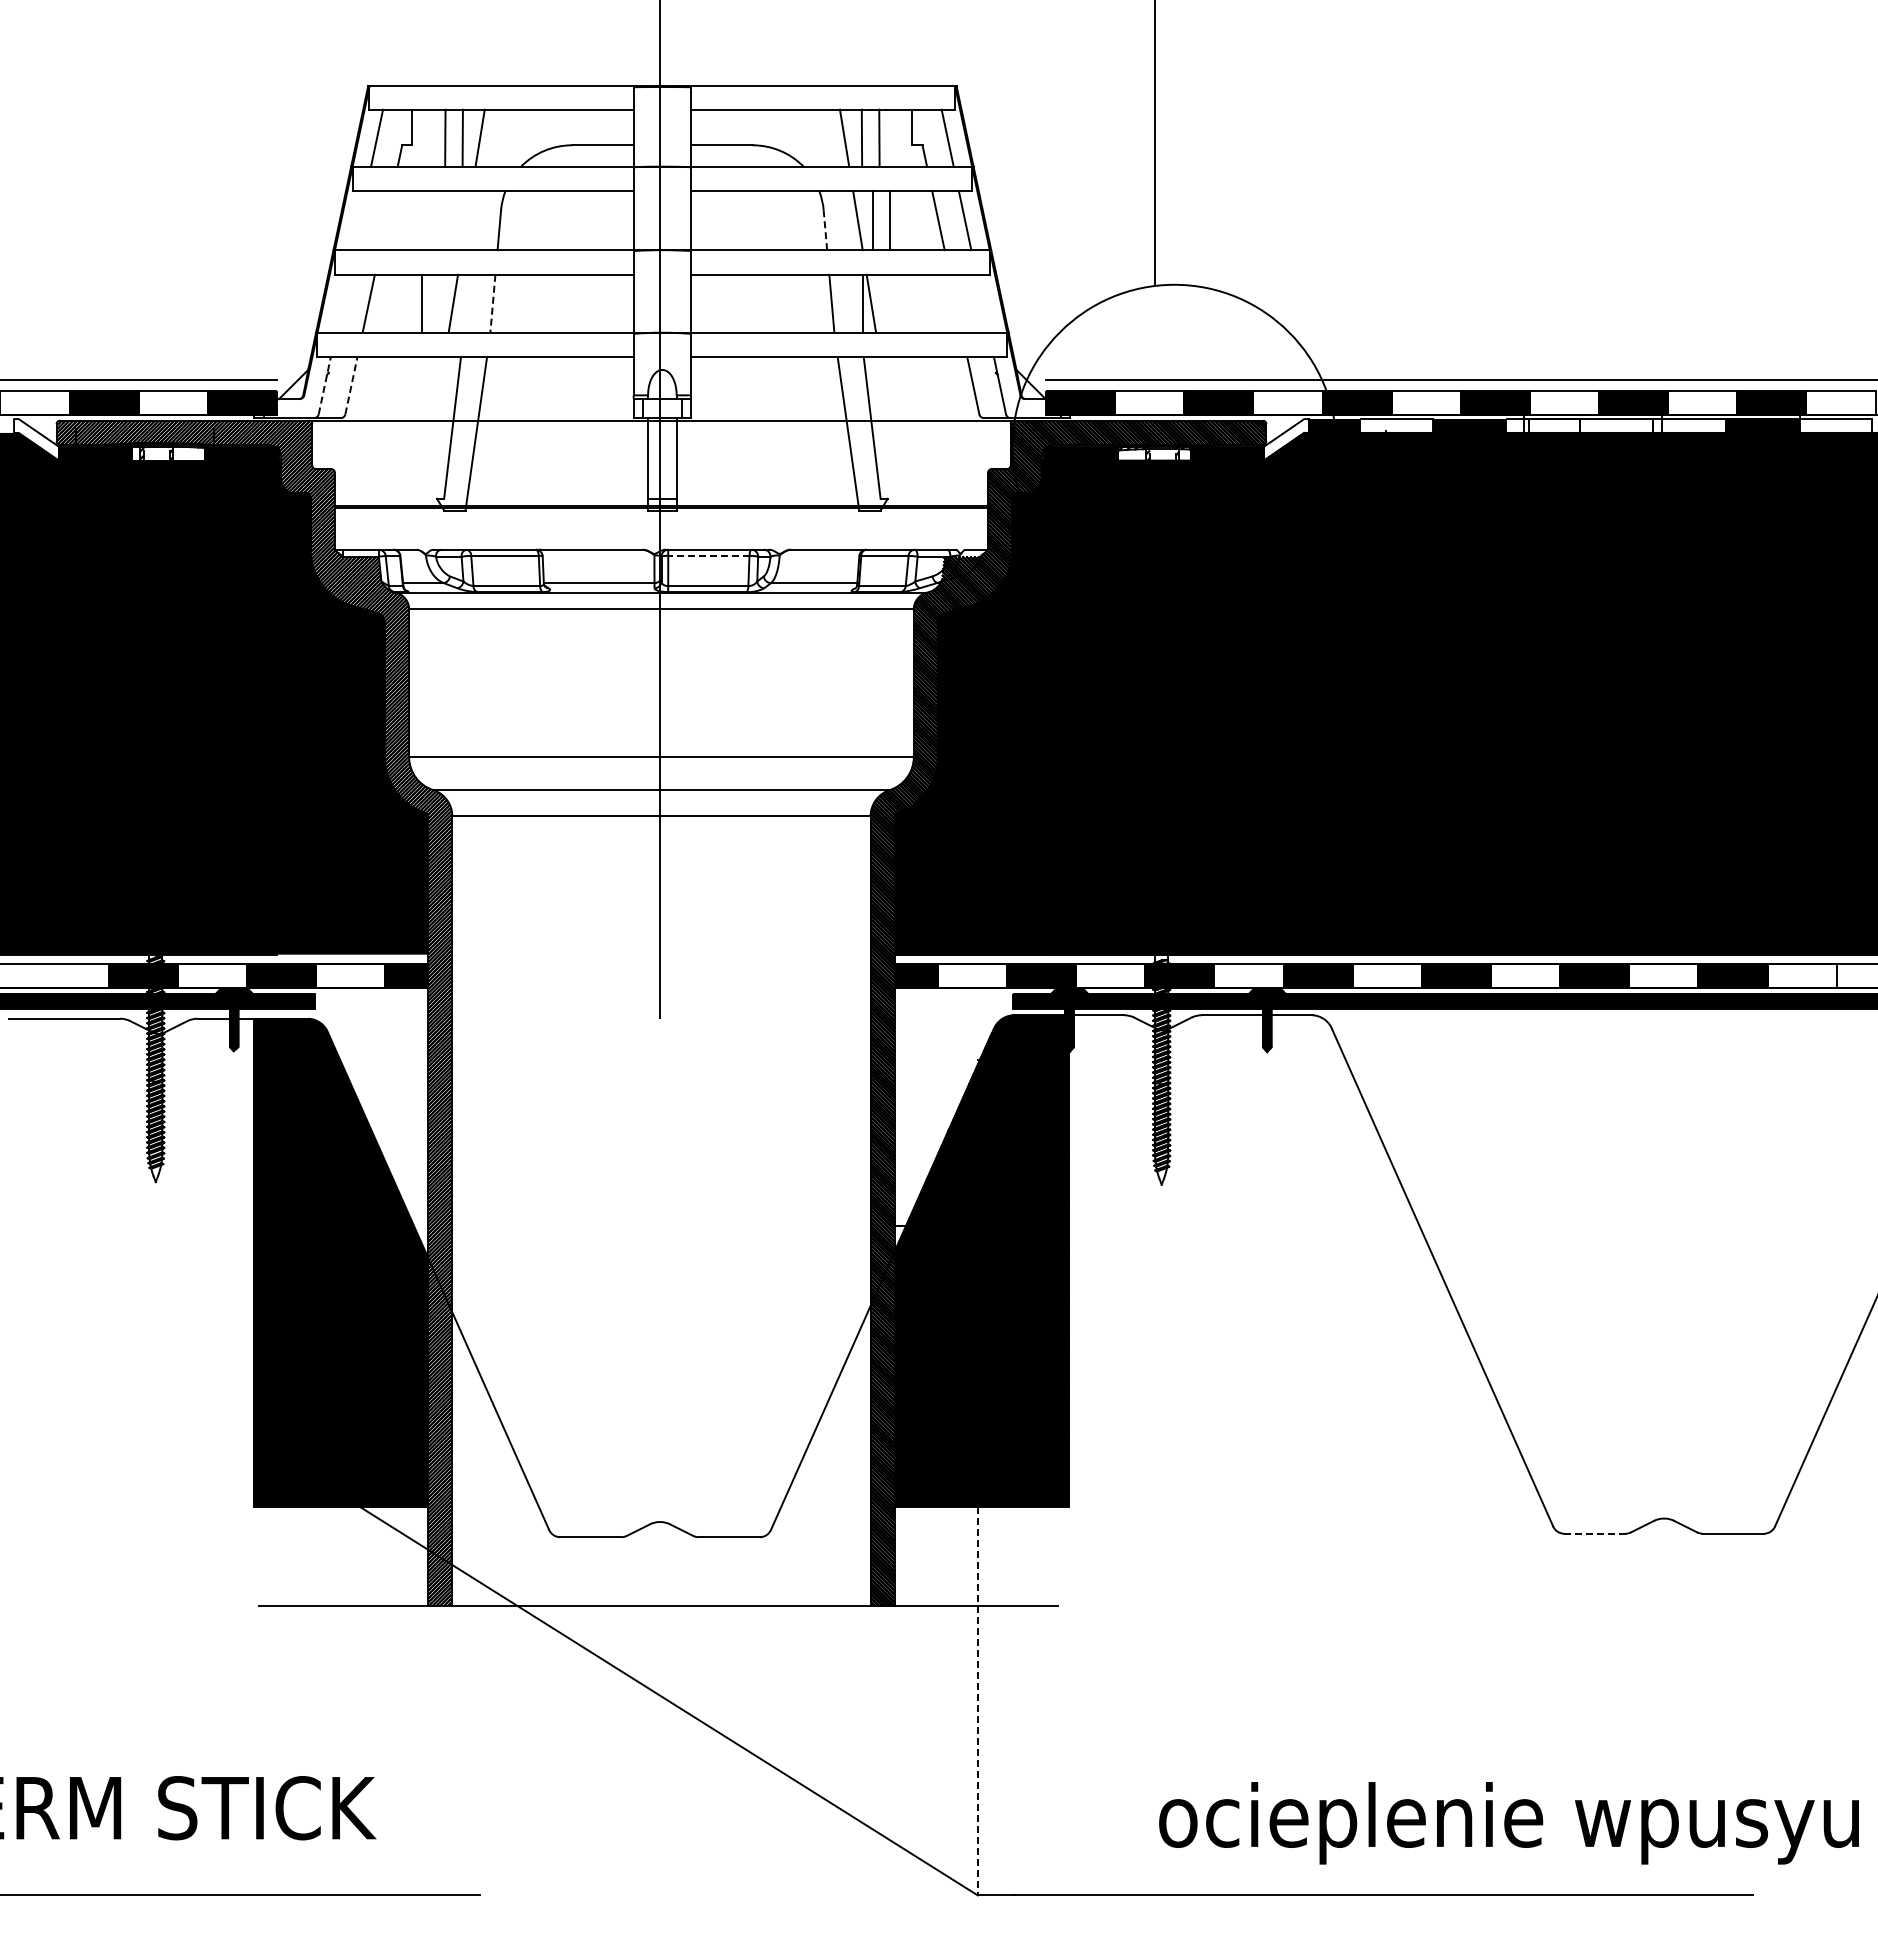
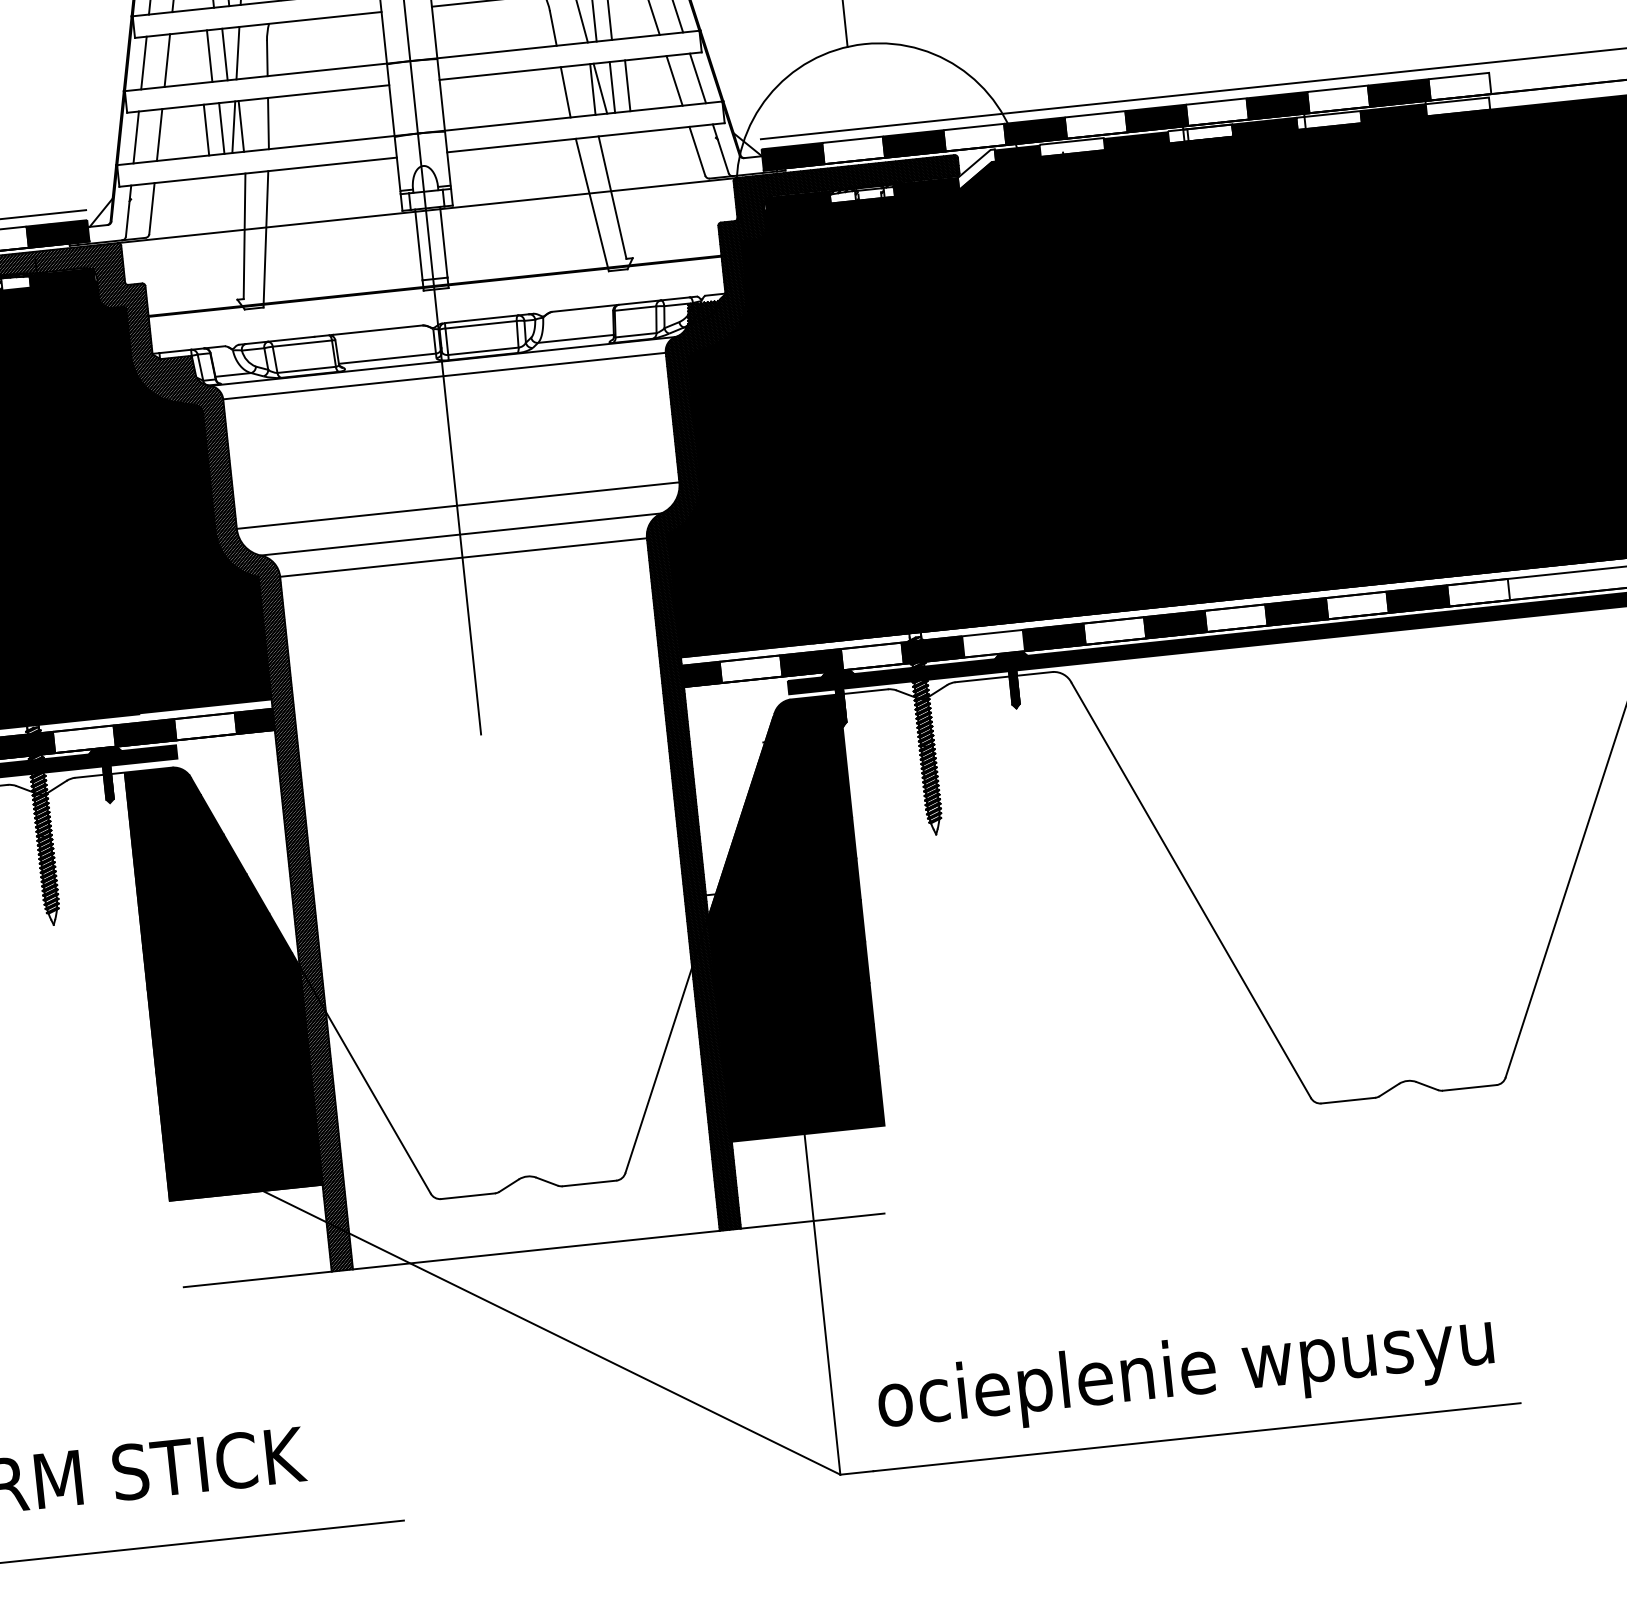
line: (359, 220) -> (143, 62), added
line: (386, 220) -> (167, 60), added
line: (434, 220) -> (209, 55), added
line: (451, 220) -> (224, 54), added
line: (466, 220) -> (237, 52), added
line: (825, 230) -> (553, 28), dashed -> solid
line: (341, 303) -> (135, 137), added
line: (439, 303) -> (221, 128), added
line: (461, 303) -> (240, 126), added
line: (885, 303) -> (612, 87), added
line: (902, 303) -> (627, 85), added
line: (955, 303) -> (674, 80), added
line: (982, 303) -> (697, 78), added
line: (492, 304) -> (268, 124), dashed -> solid
line: (324, 385) -> (128, 210), dashed -> solid
line: (351, 385) -> (152, 208), dashed -> solid
fill: (1615, 425) -> (1264, 126), added
line: (708, 555) -> (480, 324), dashed -> solid
line: (1594, 1533) -> (1347, 1100), dashed -> solid
line: (977, 1695) -> (821, 1299), dashed -> solid
text: (1508, 1823) -> (1185, 1374), moved

